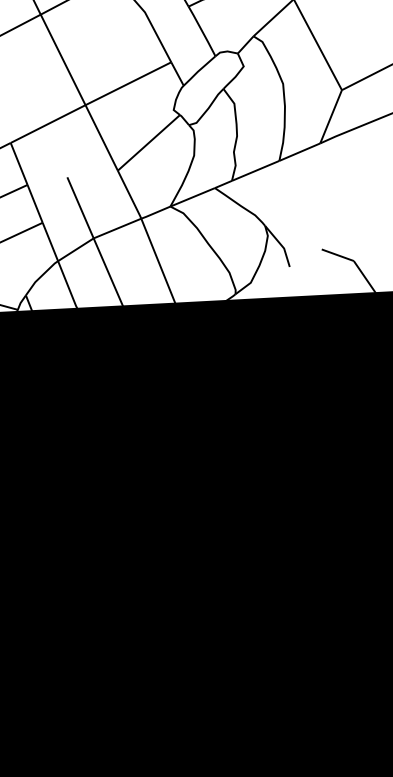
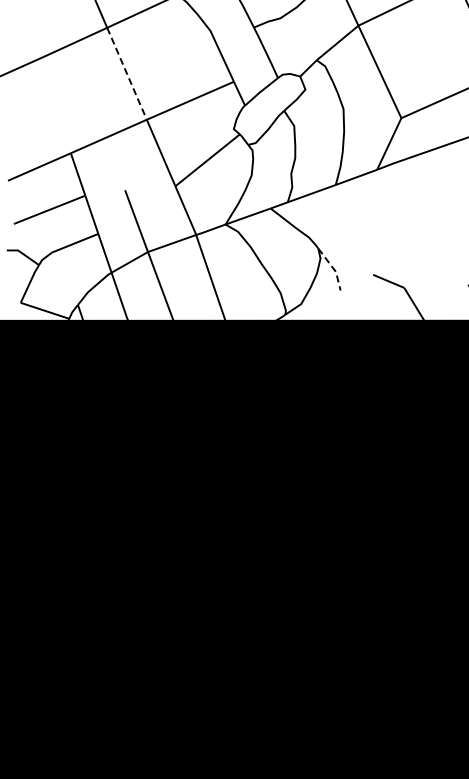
line: (63, 60) -> (127, 74), solid -> dashed
line: (281, 245) -> (333, 268), solid -> dashed

